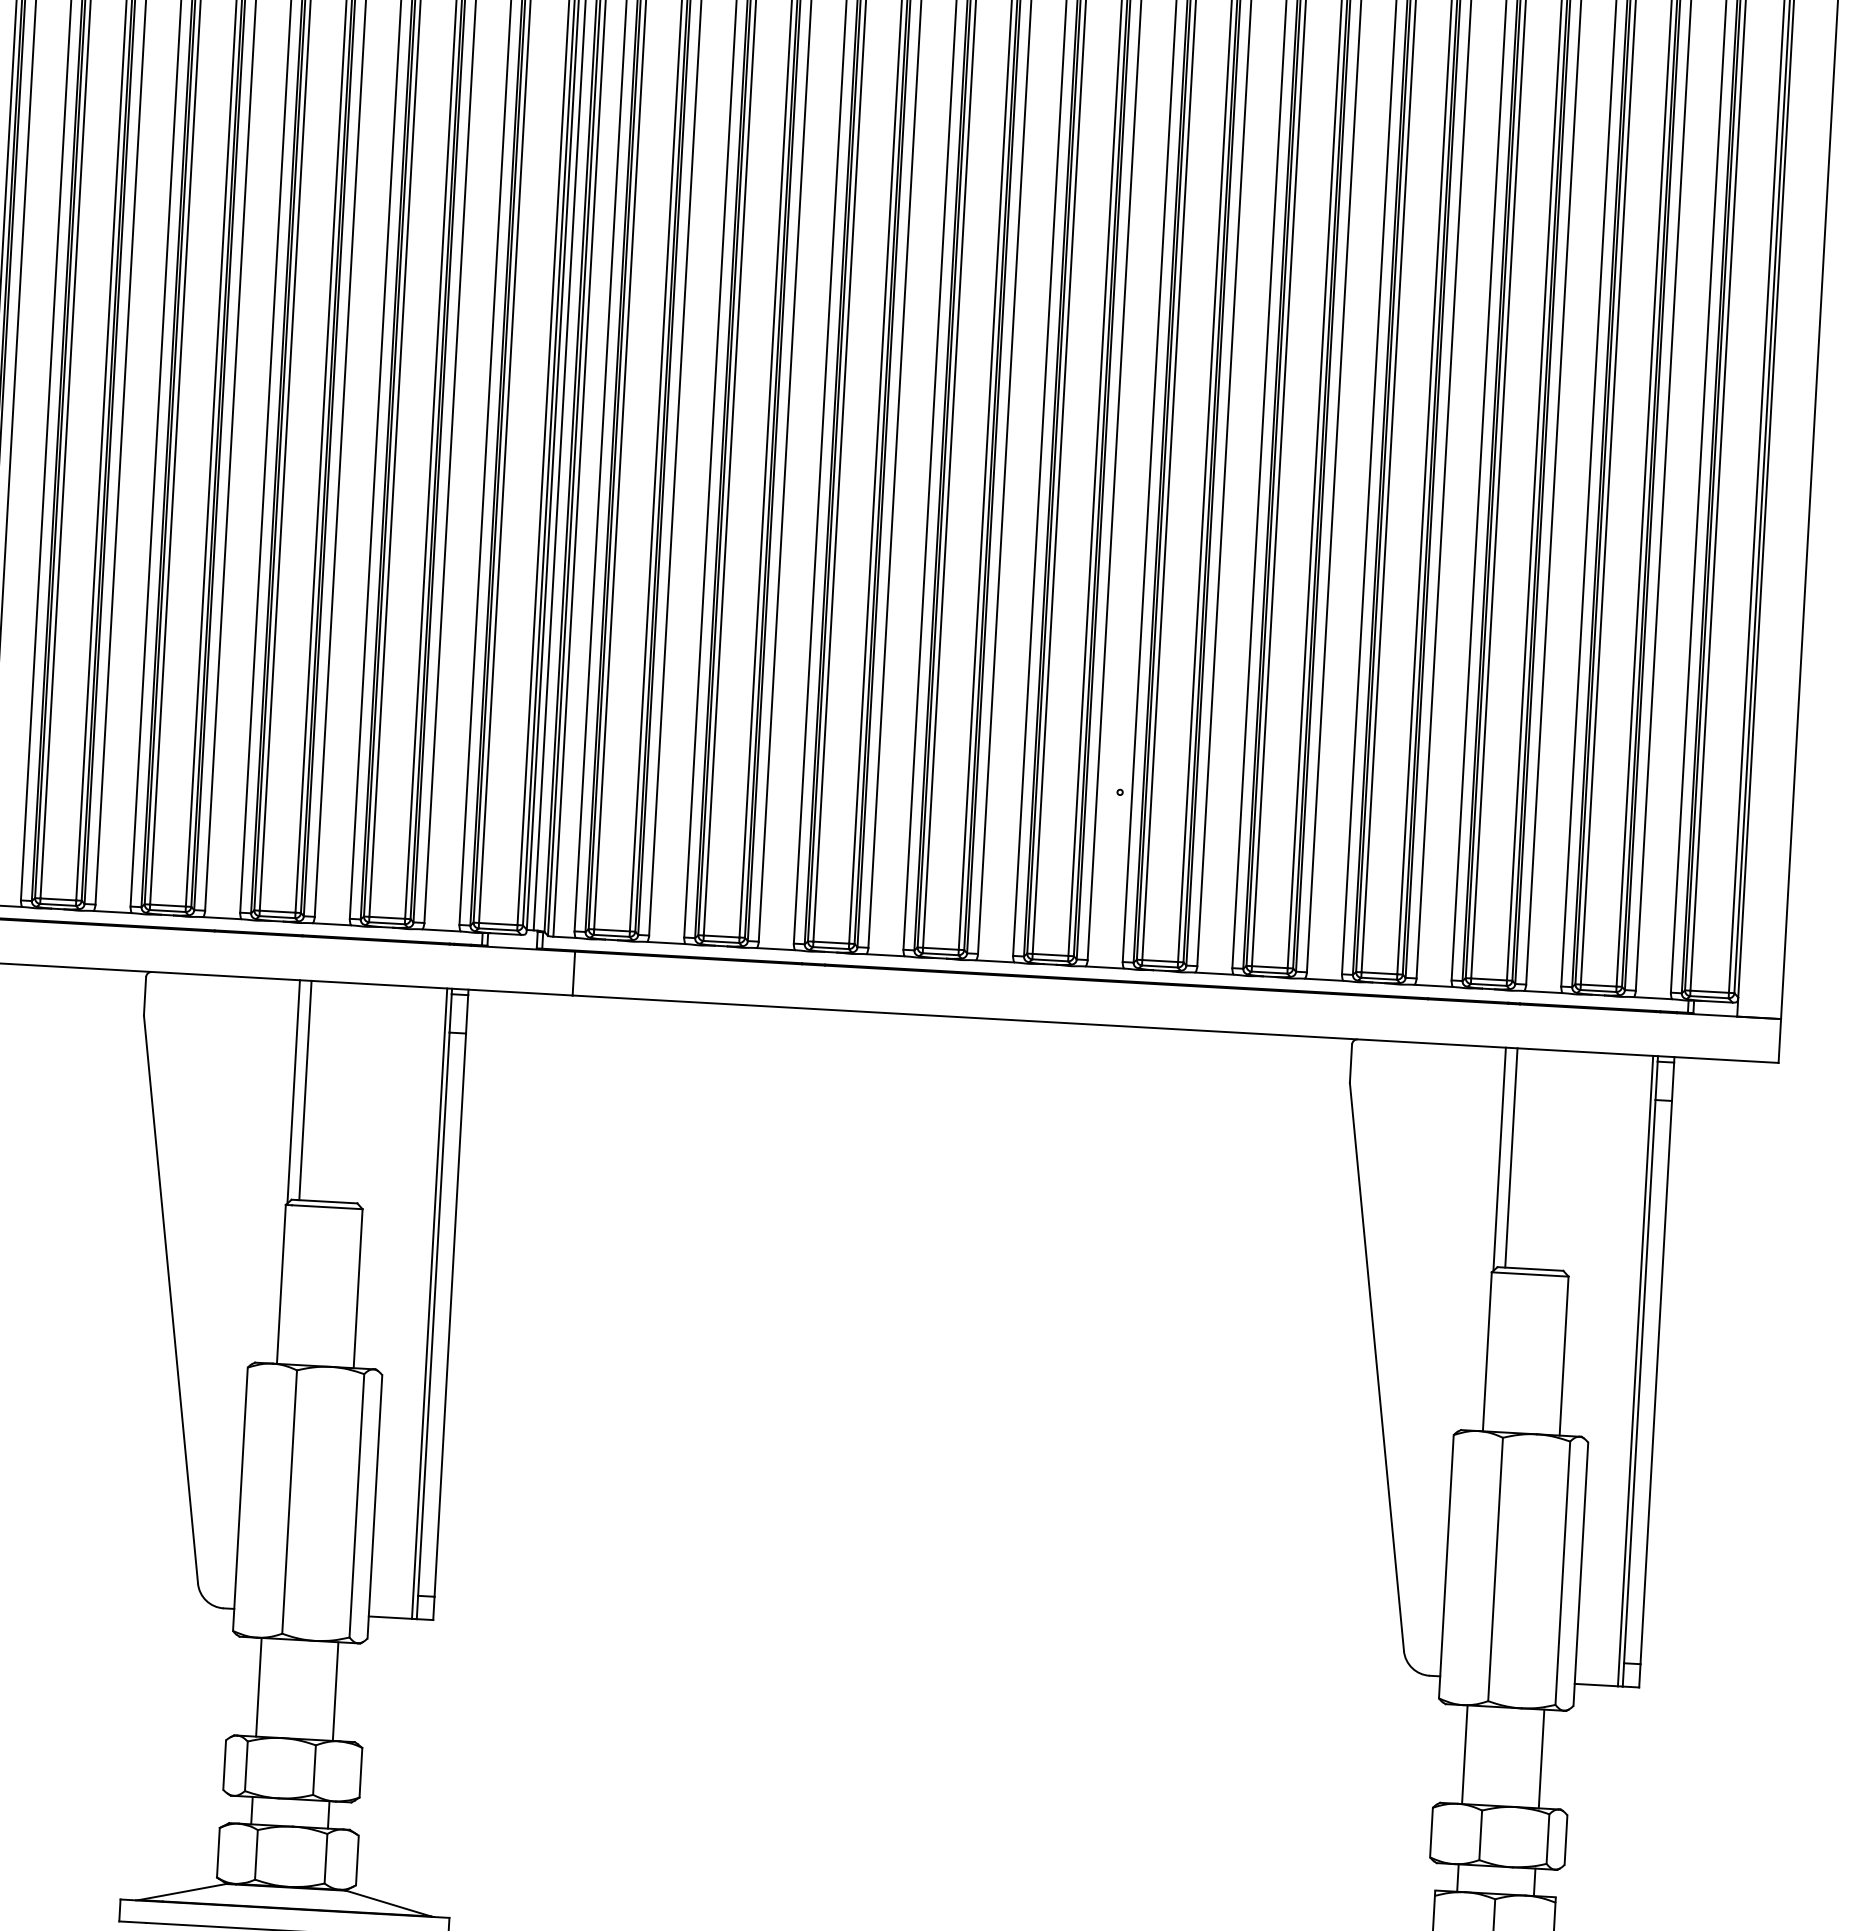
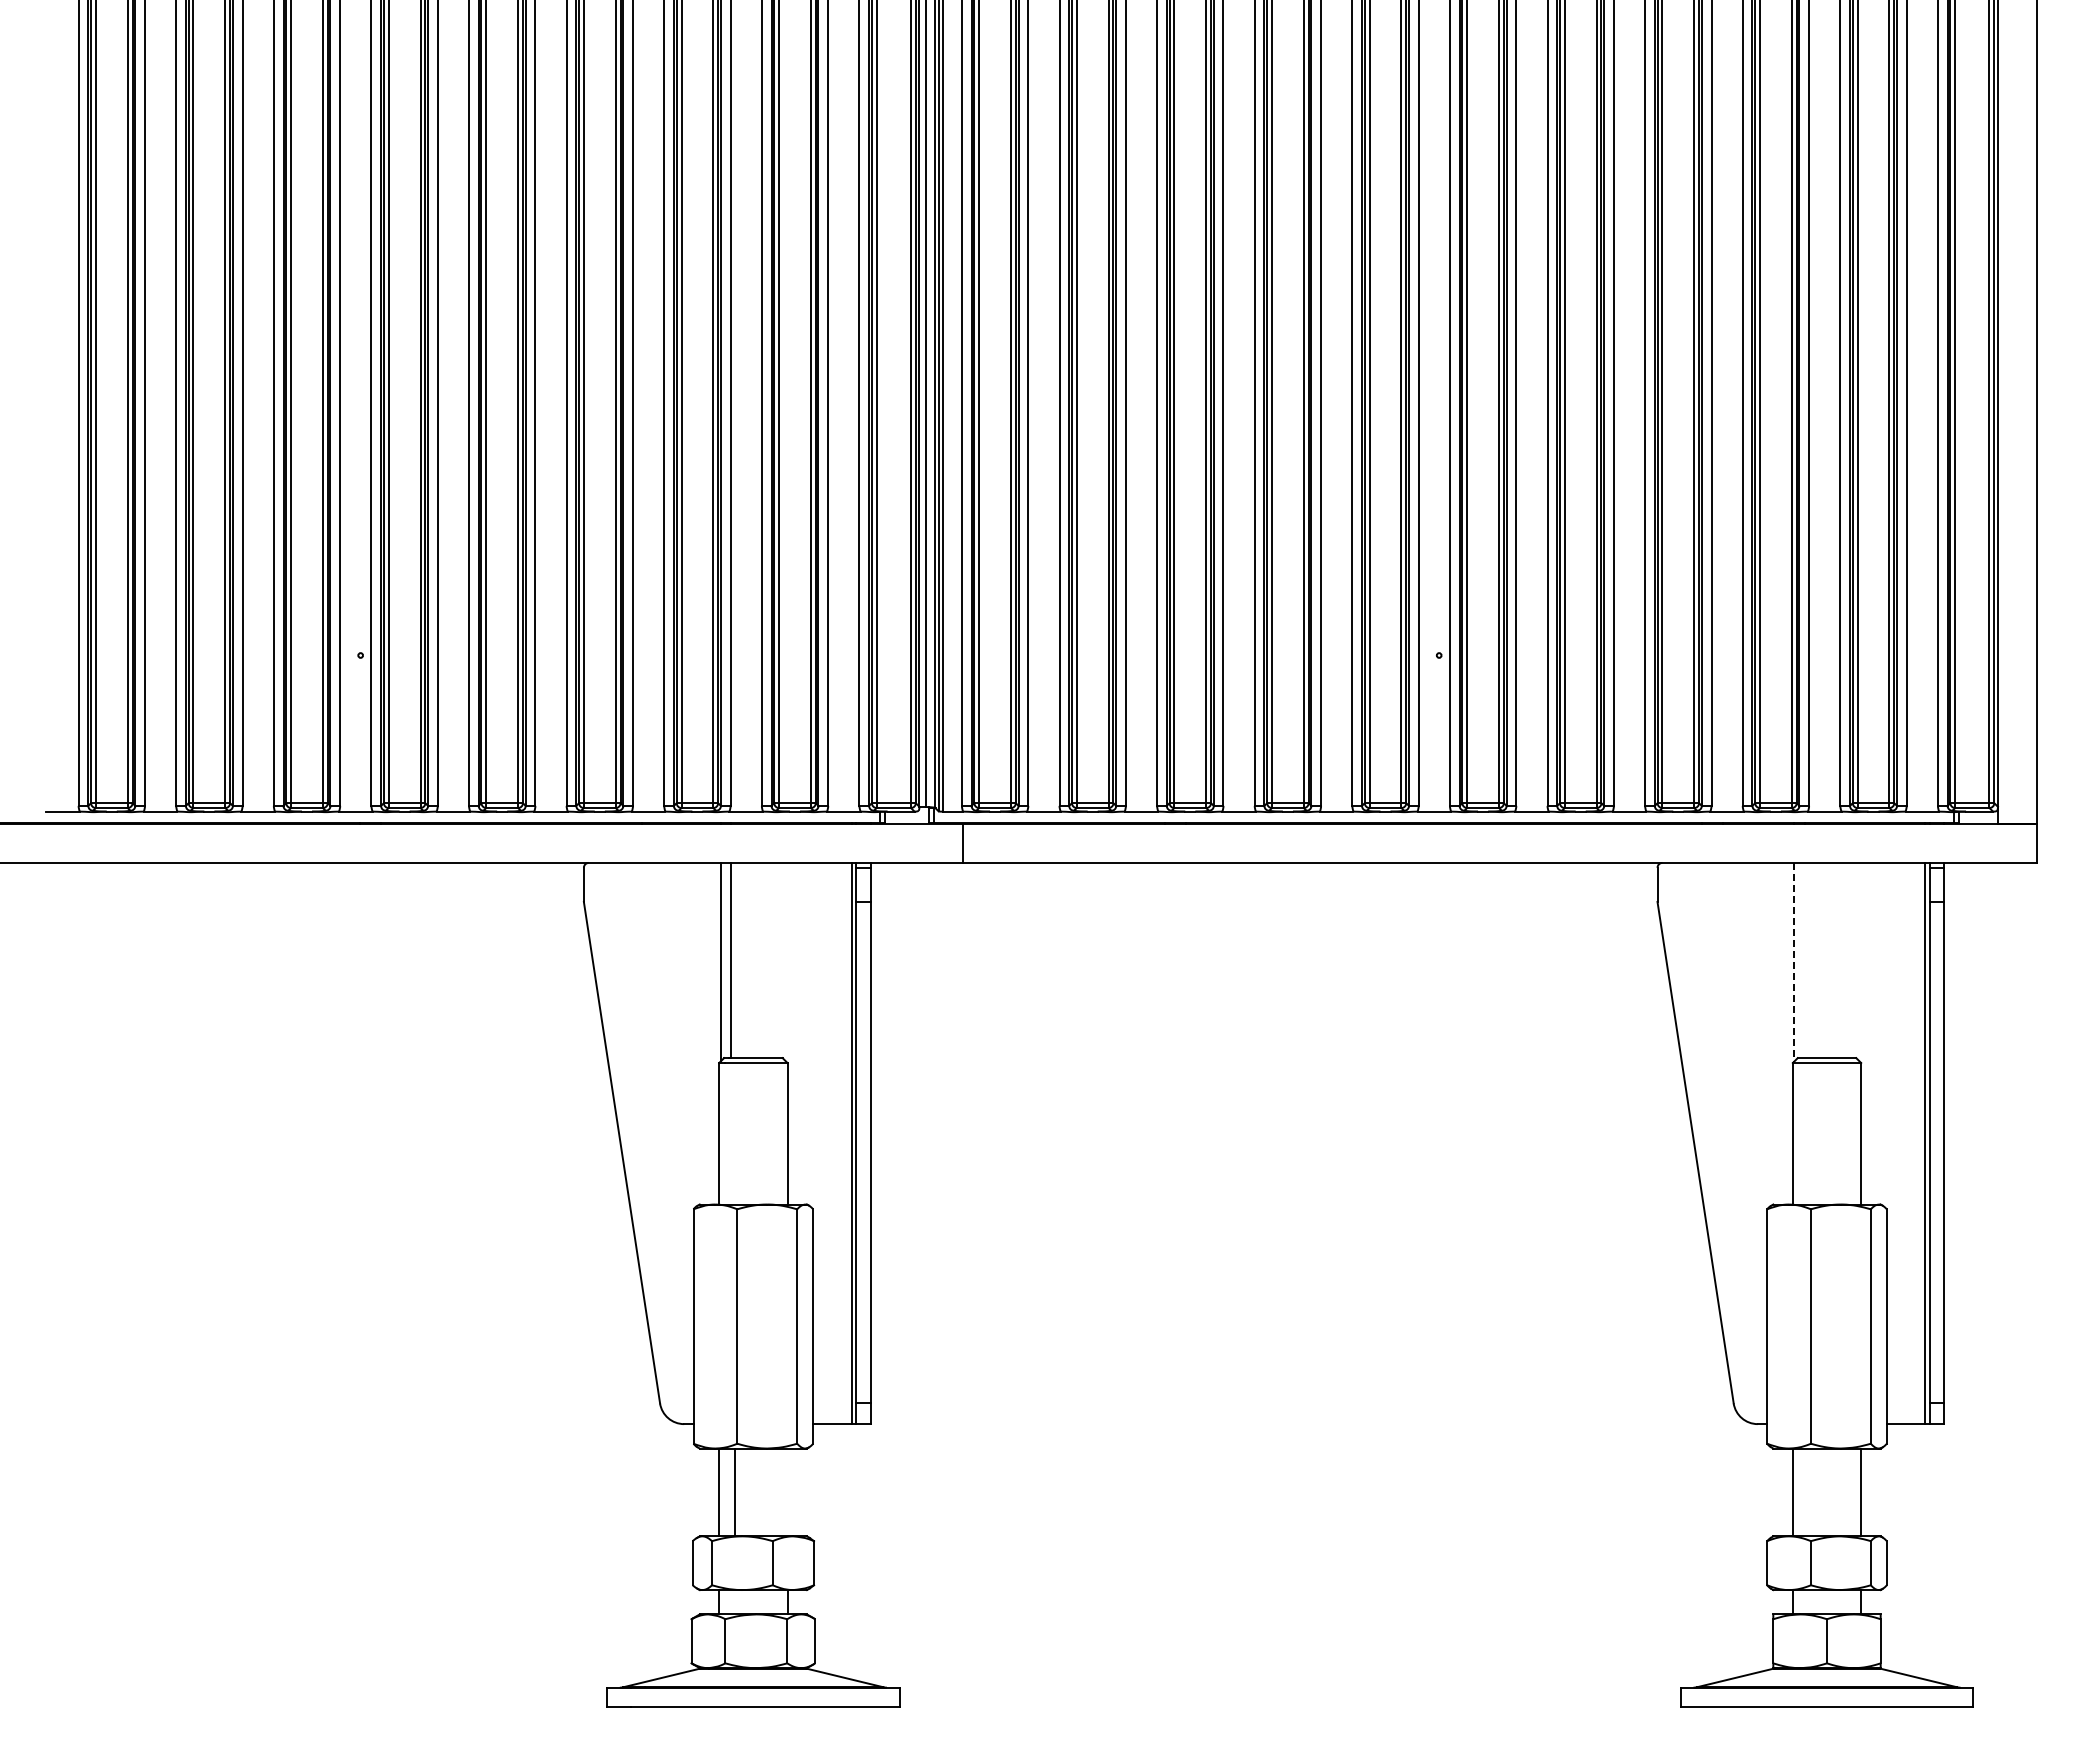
line: (1511, 1157) -> (1804, 960), removed
line: (1499, 1159) -> (1794, 962), solid -> dashed
line: (335, 1691) -> (734, 1492), moved

